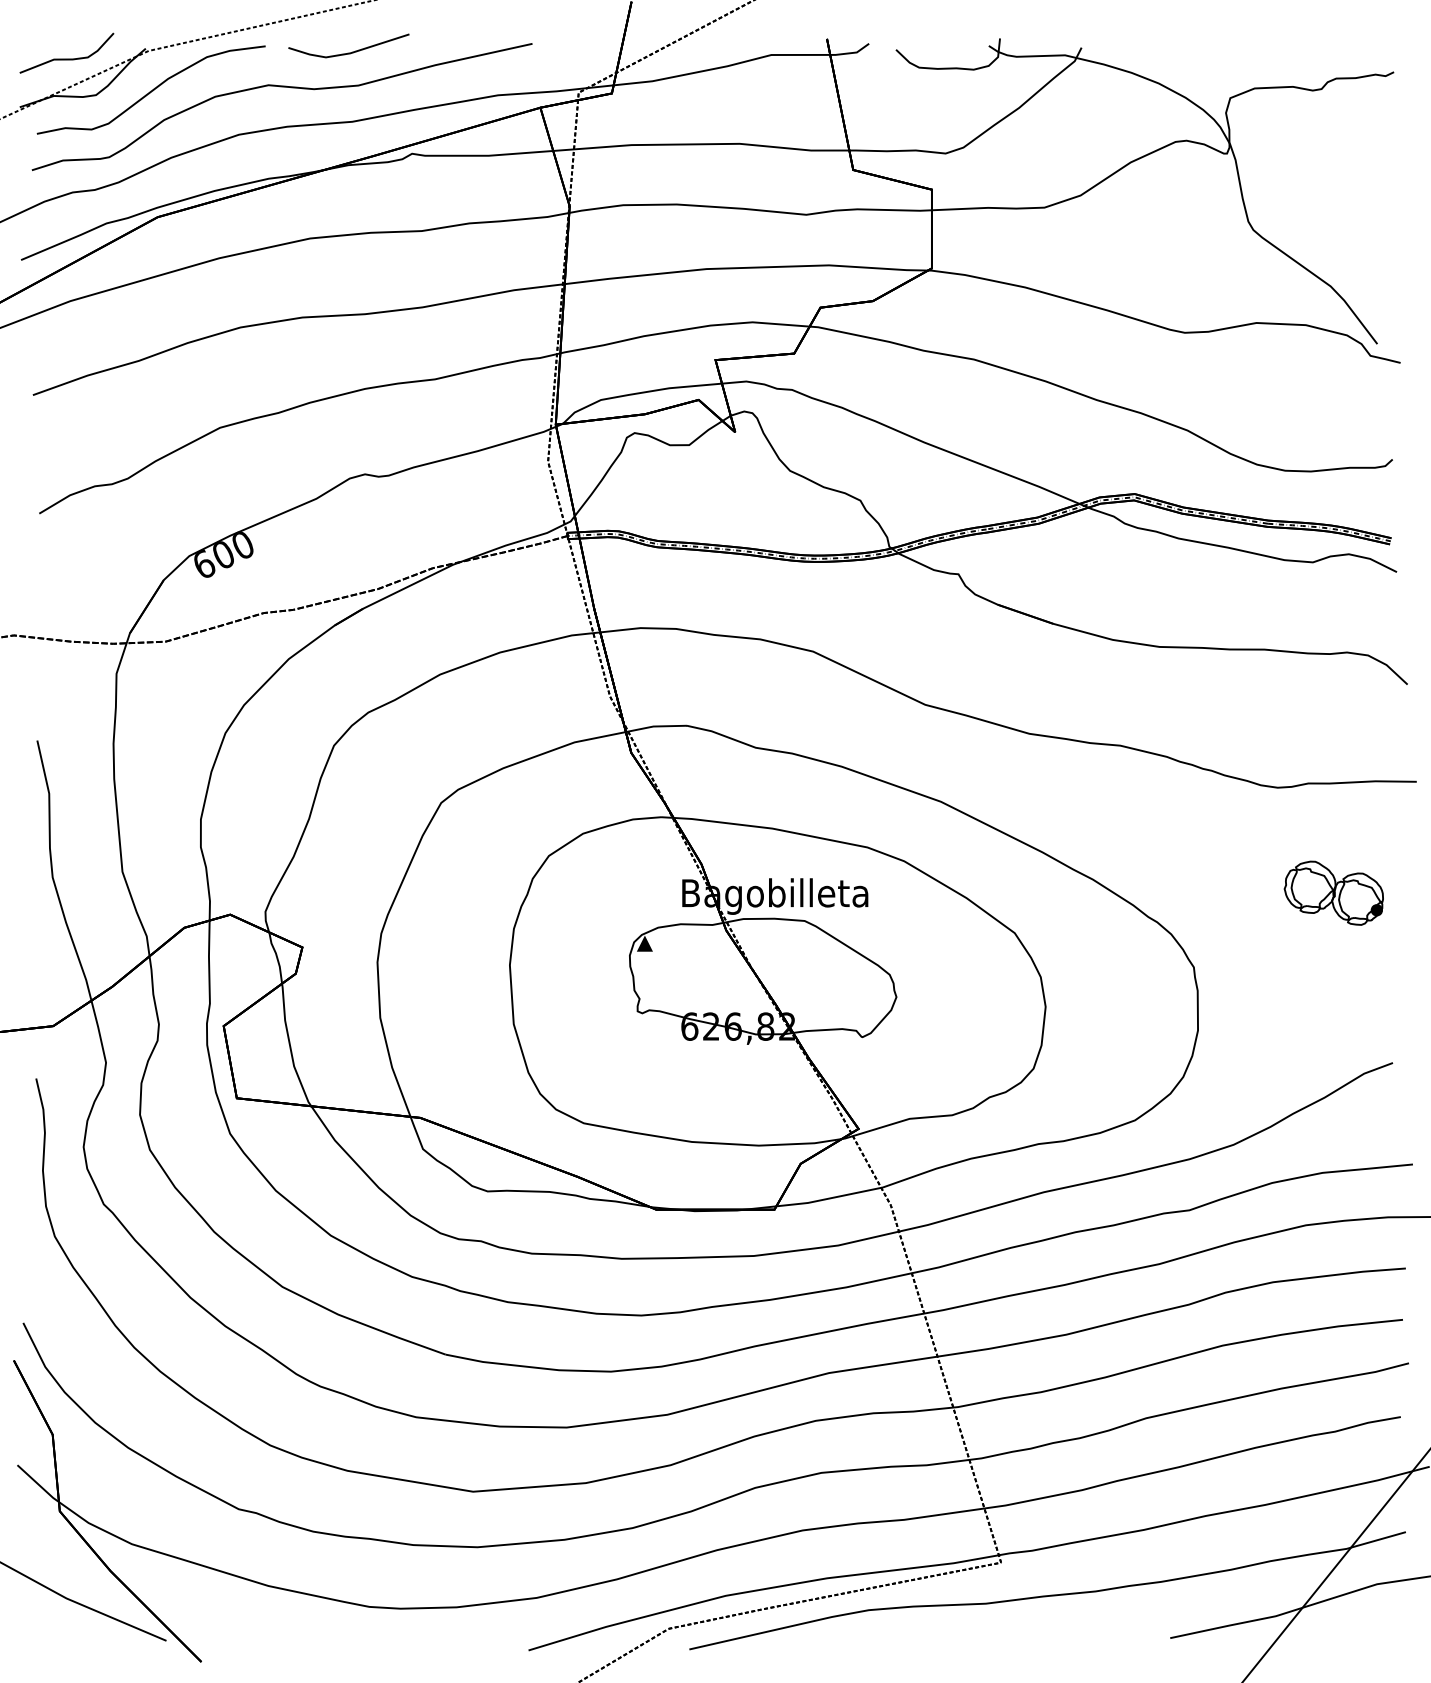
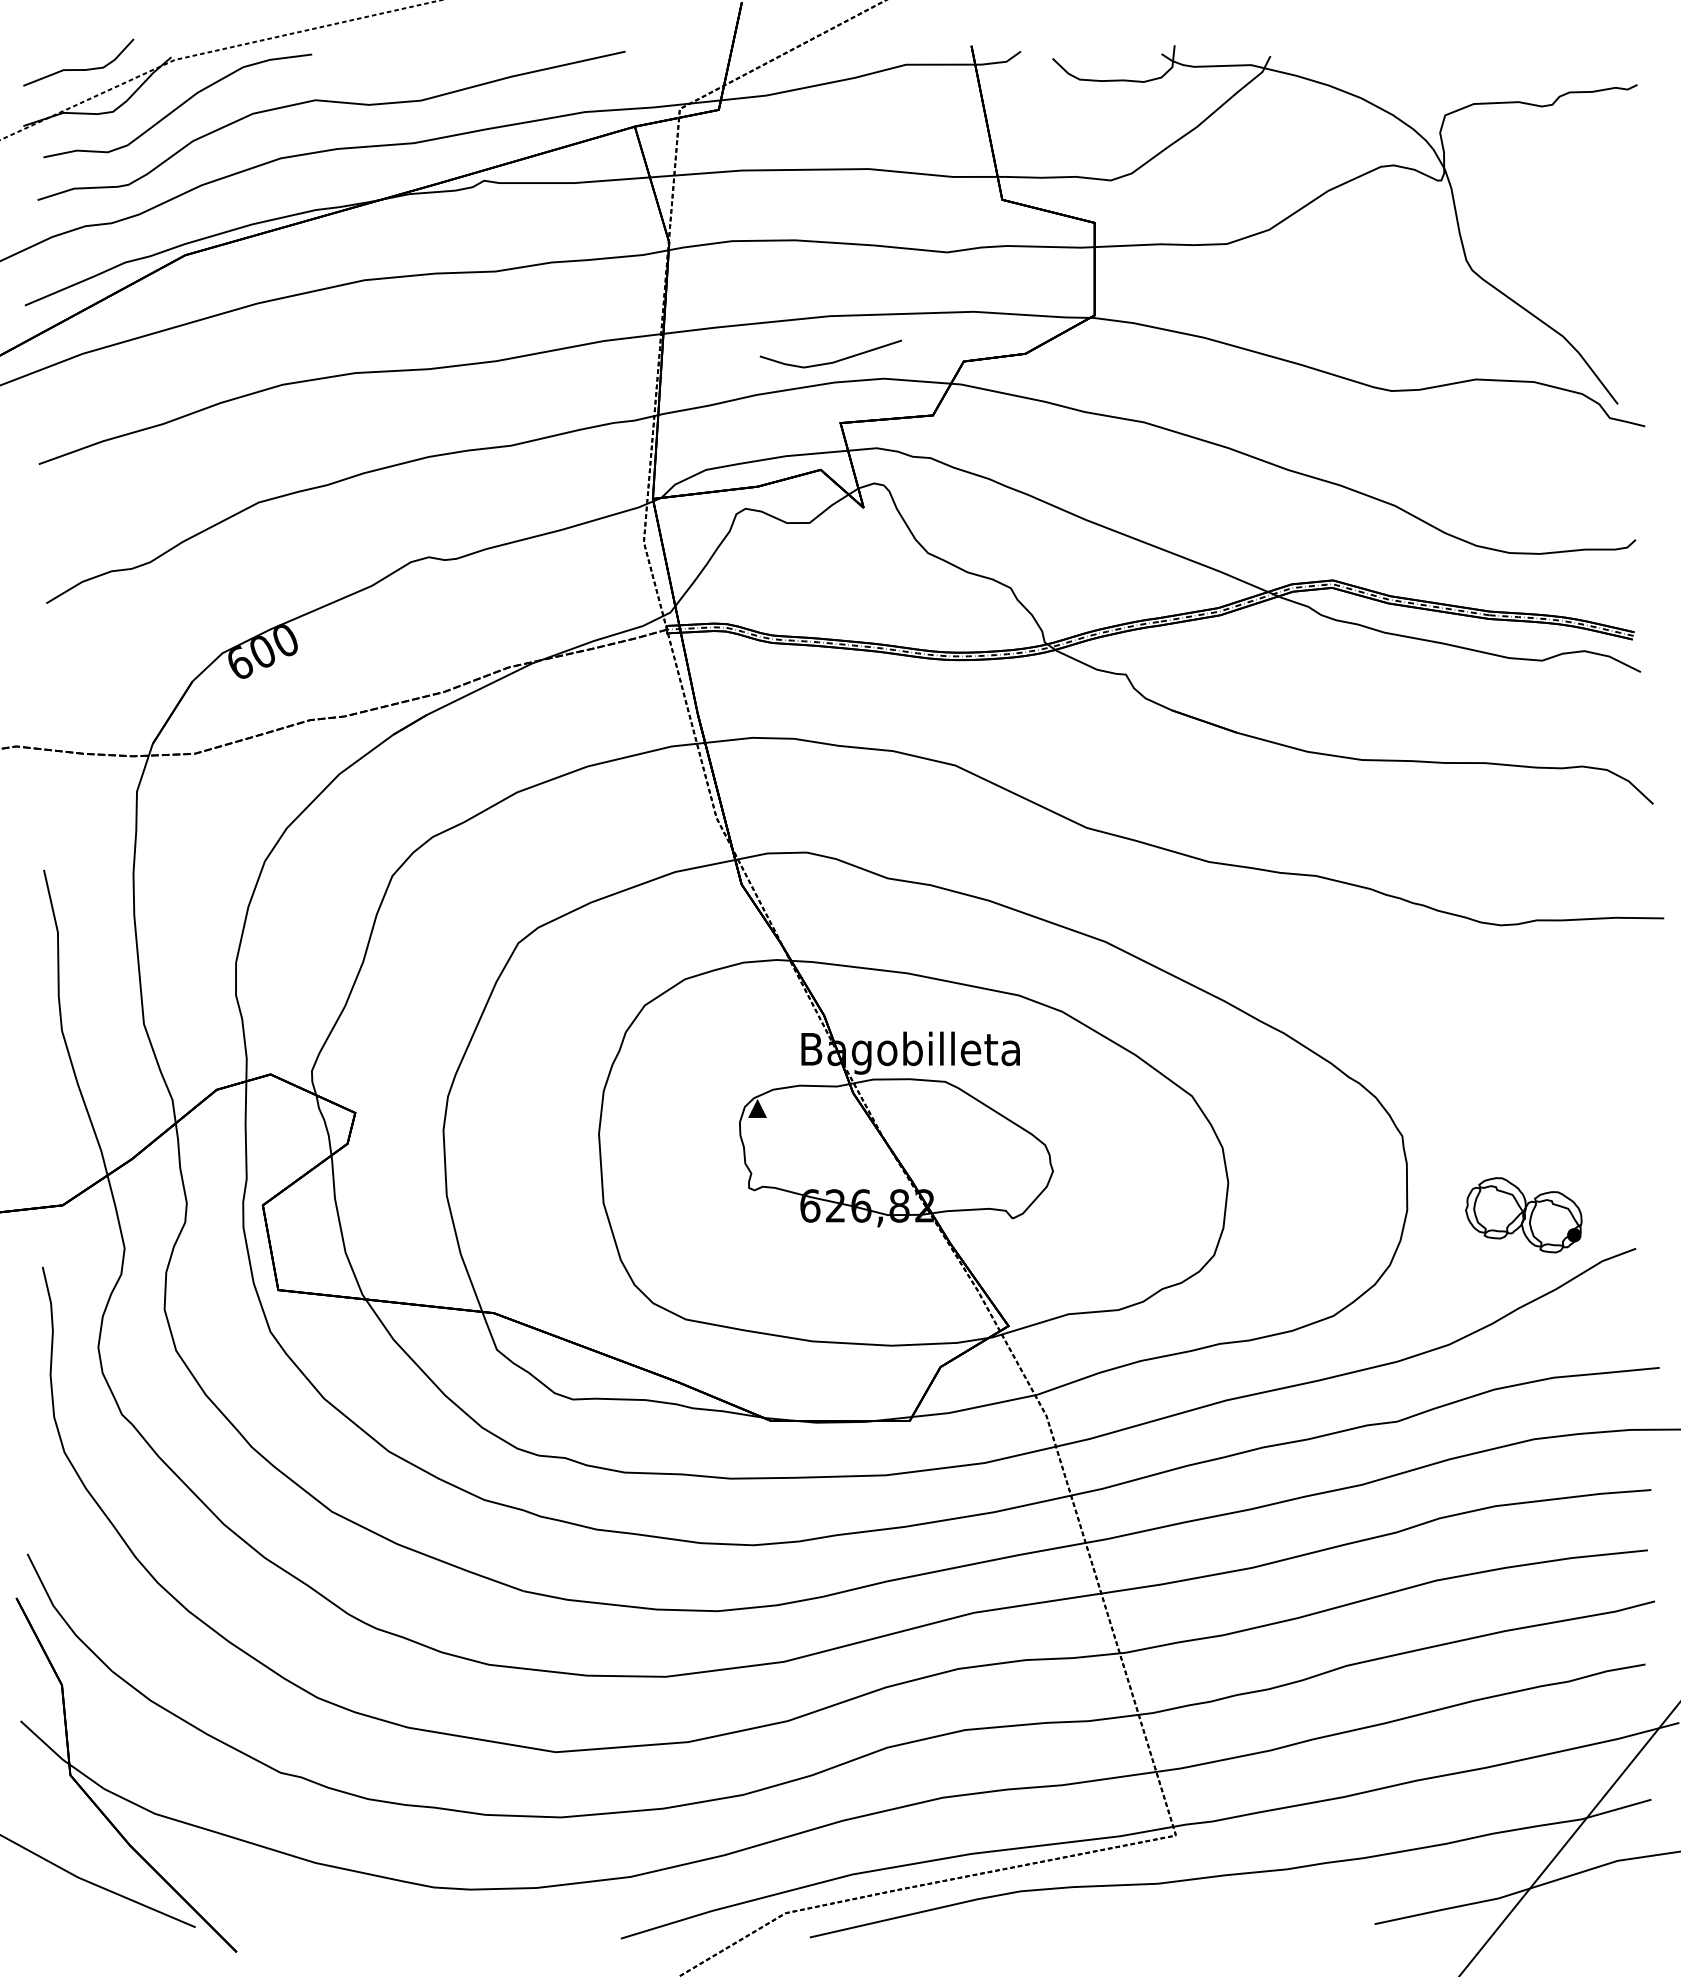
line: (350, 52) -> (832, 361), moved
part: (1333, 893) -> (1523, 1215), moved

